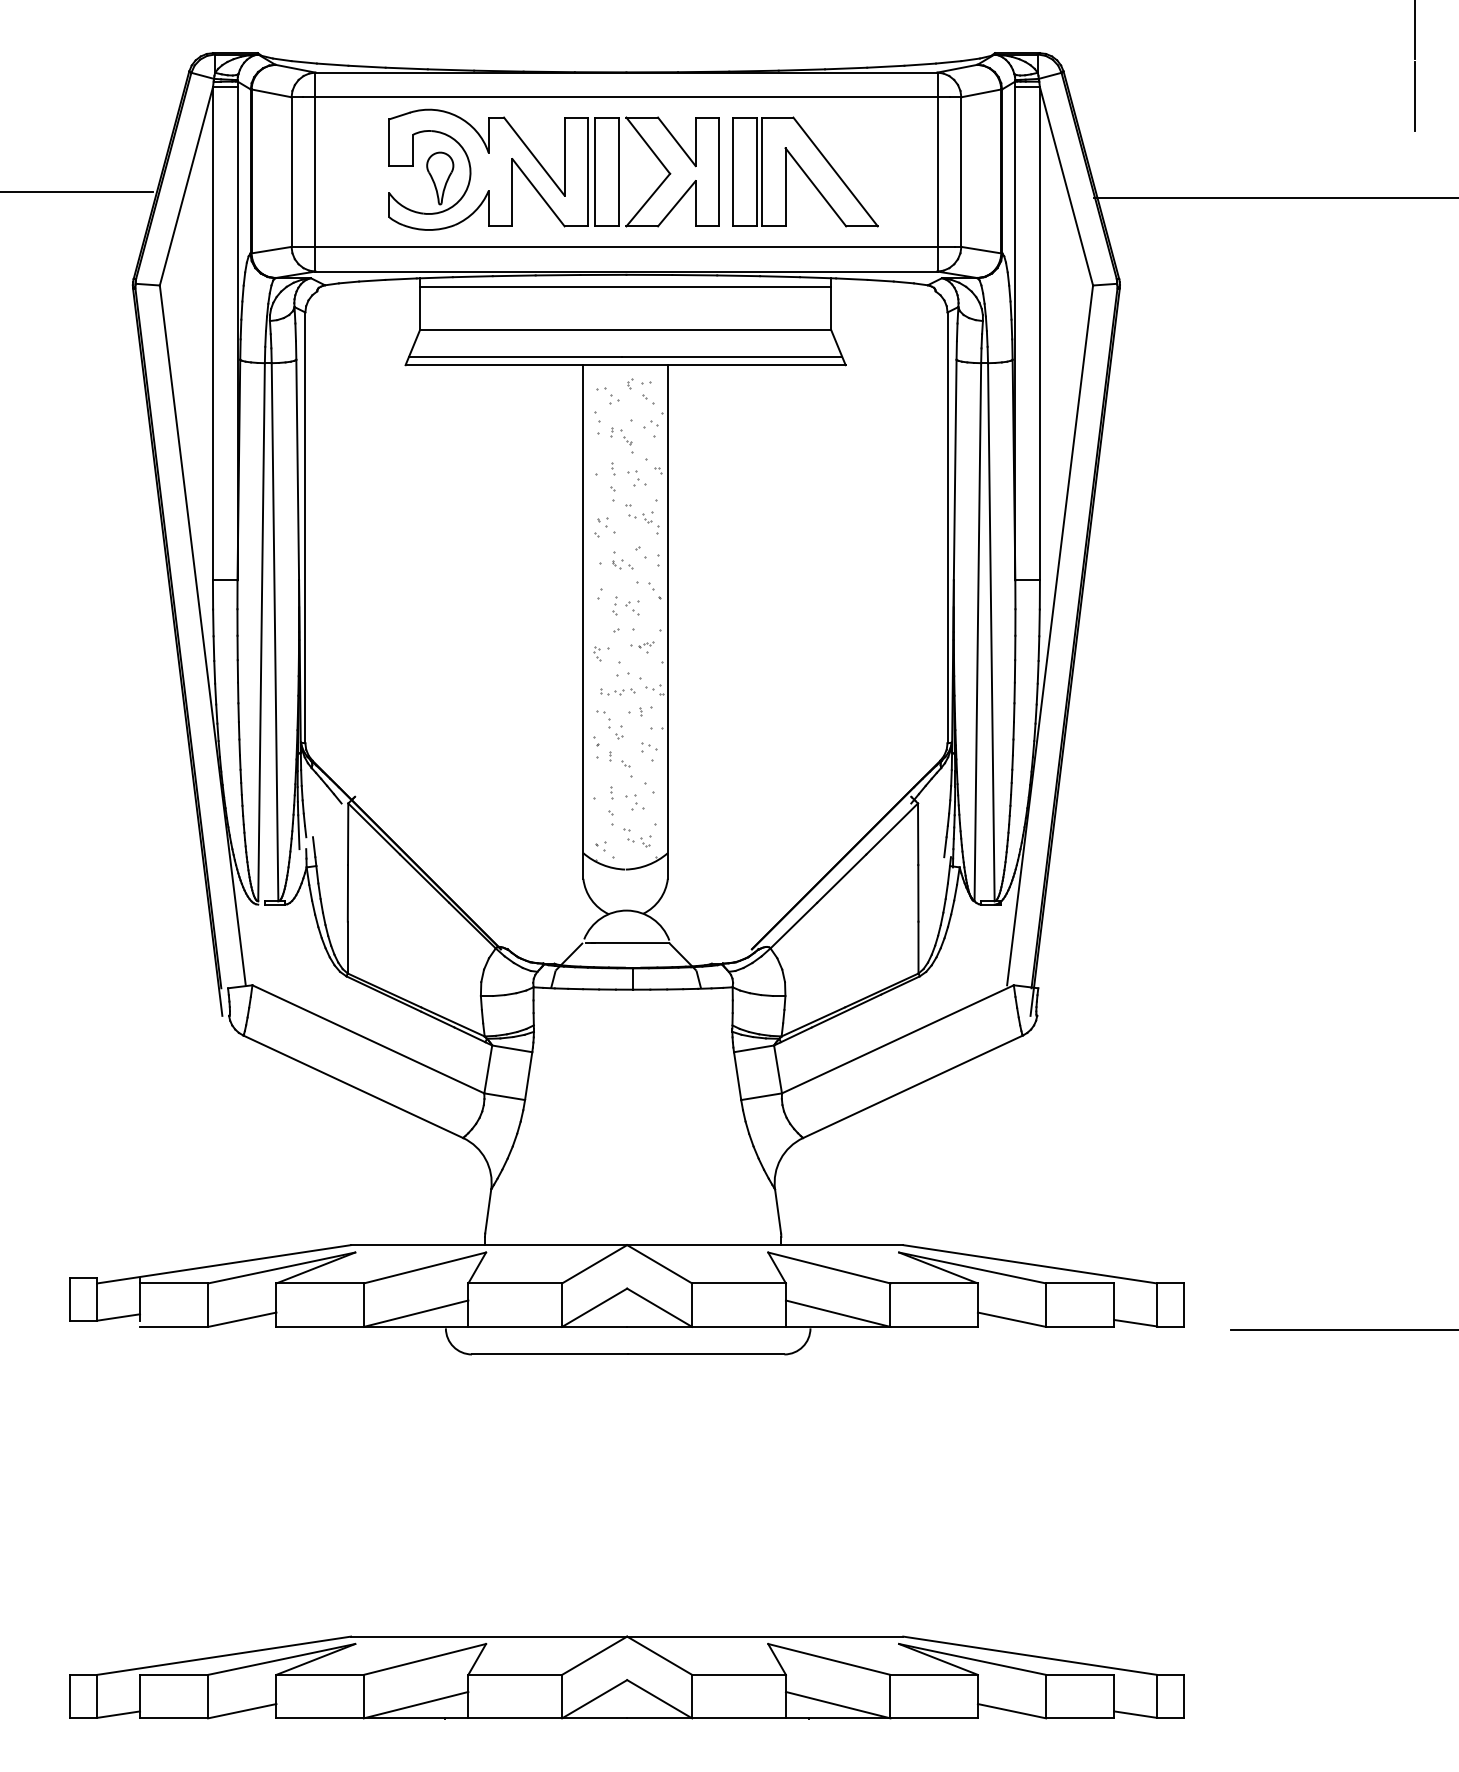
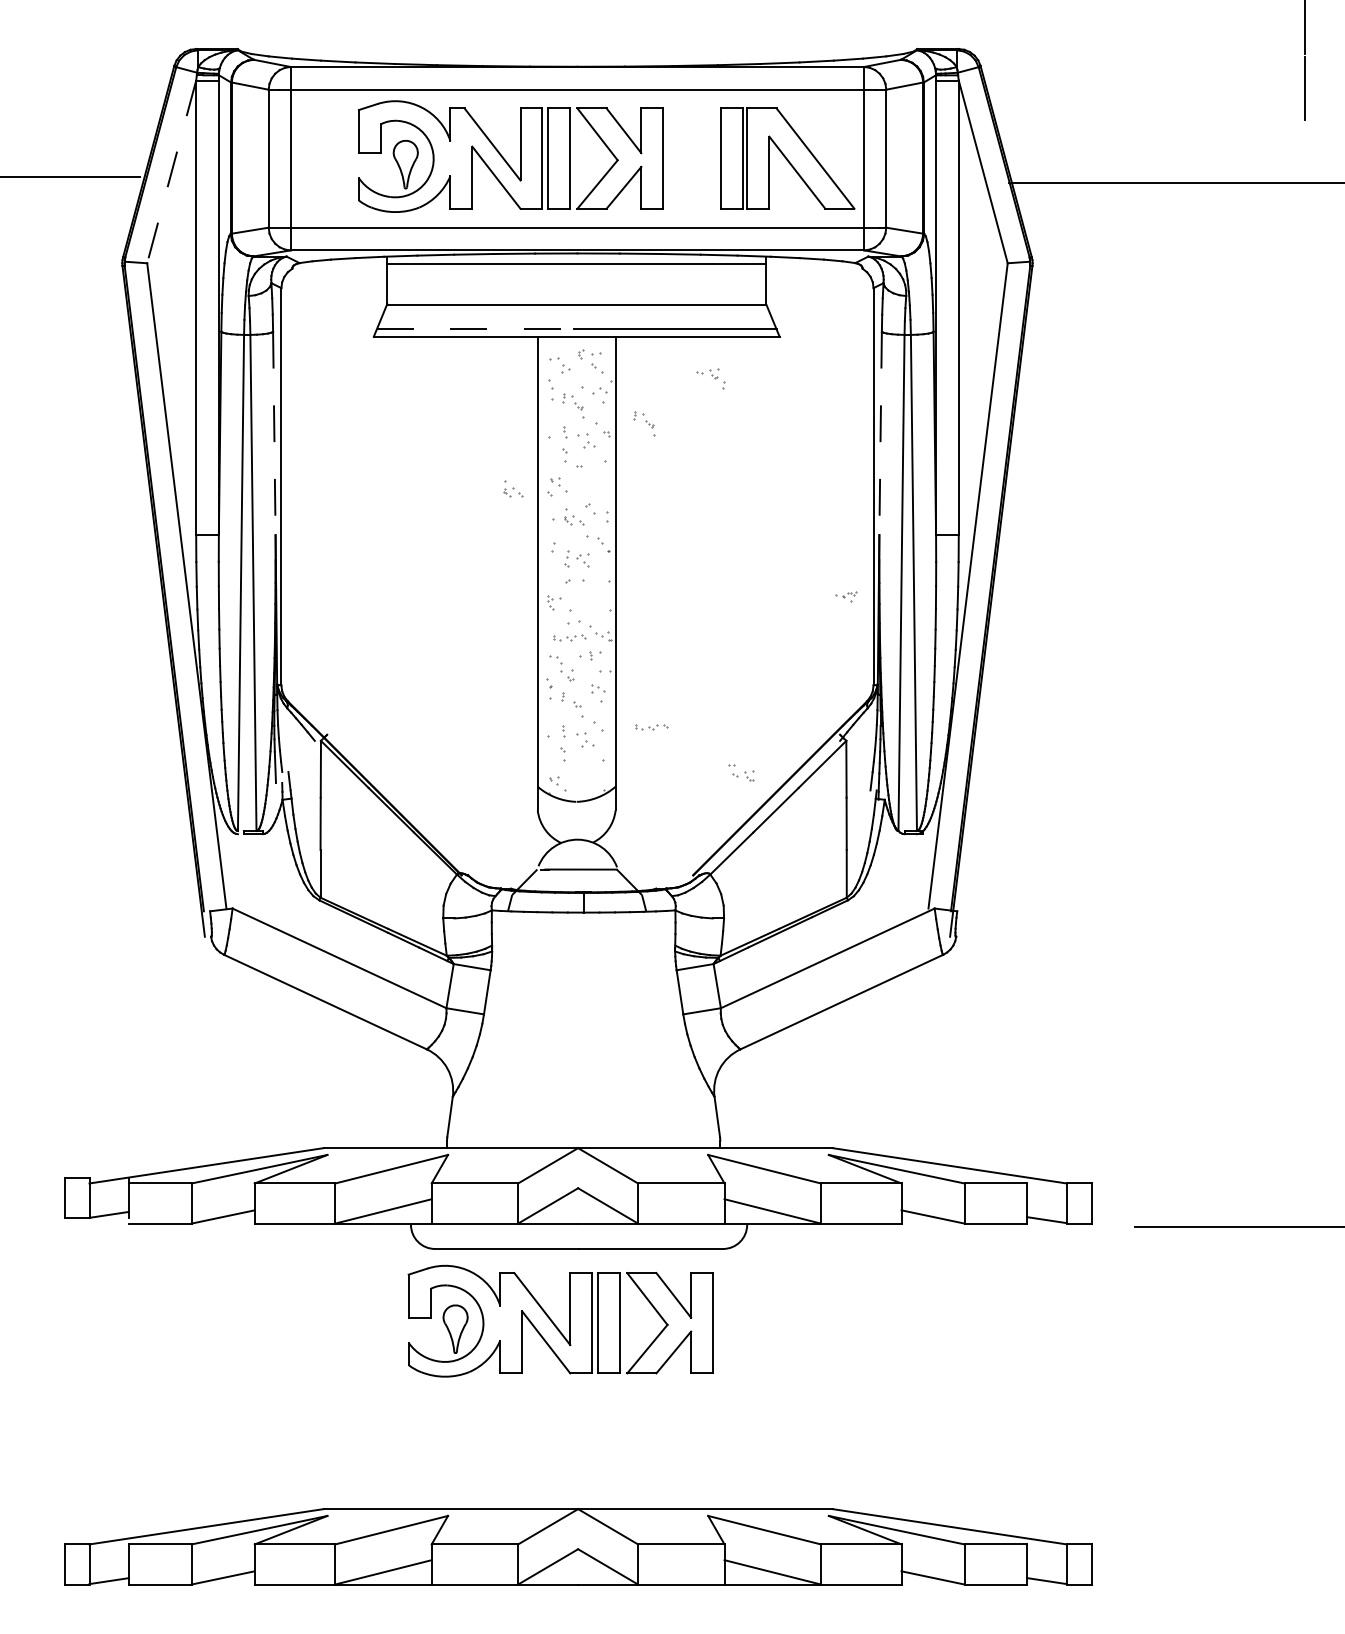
part: (805, 171) -> (787, 158), moved
line: (186, 186) -> (171, 171), solid -> dashed
line: (515, 357) -> (475, 329), solid -> dashed
part: (698, 459) -> (643, 423), added
line: (297, 470) -> (274, 433), solid -> dashed
line: (955, 470) -> (880, 433), solid -> dashed
part: (643, 522) -> (710, 378), moved
part: (556, 530) -> (512, 489), added
part: (642, 647) -> (846, 597), moved
part: (706, 788) -> (651, 727), added
part: (637, 837) -> (741, 772), moved
part: (601, 1434) -> (554, 1322), added

